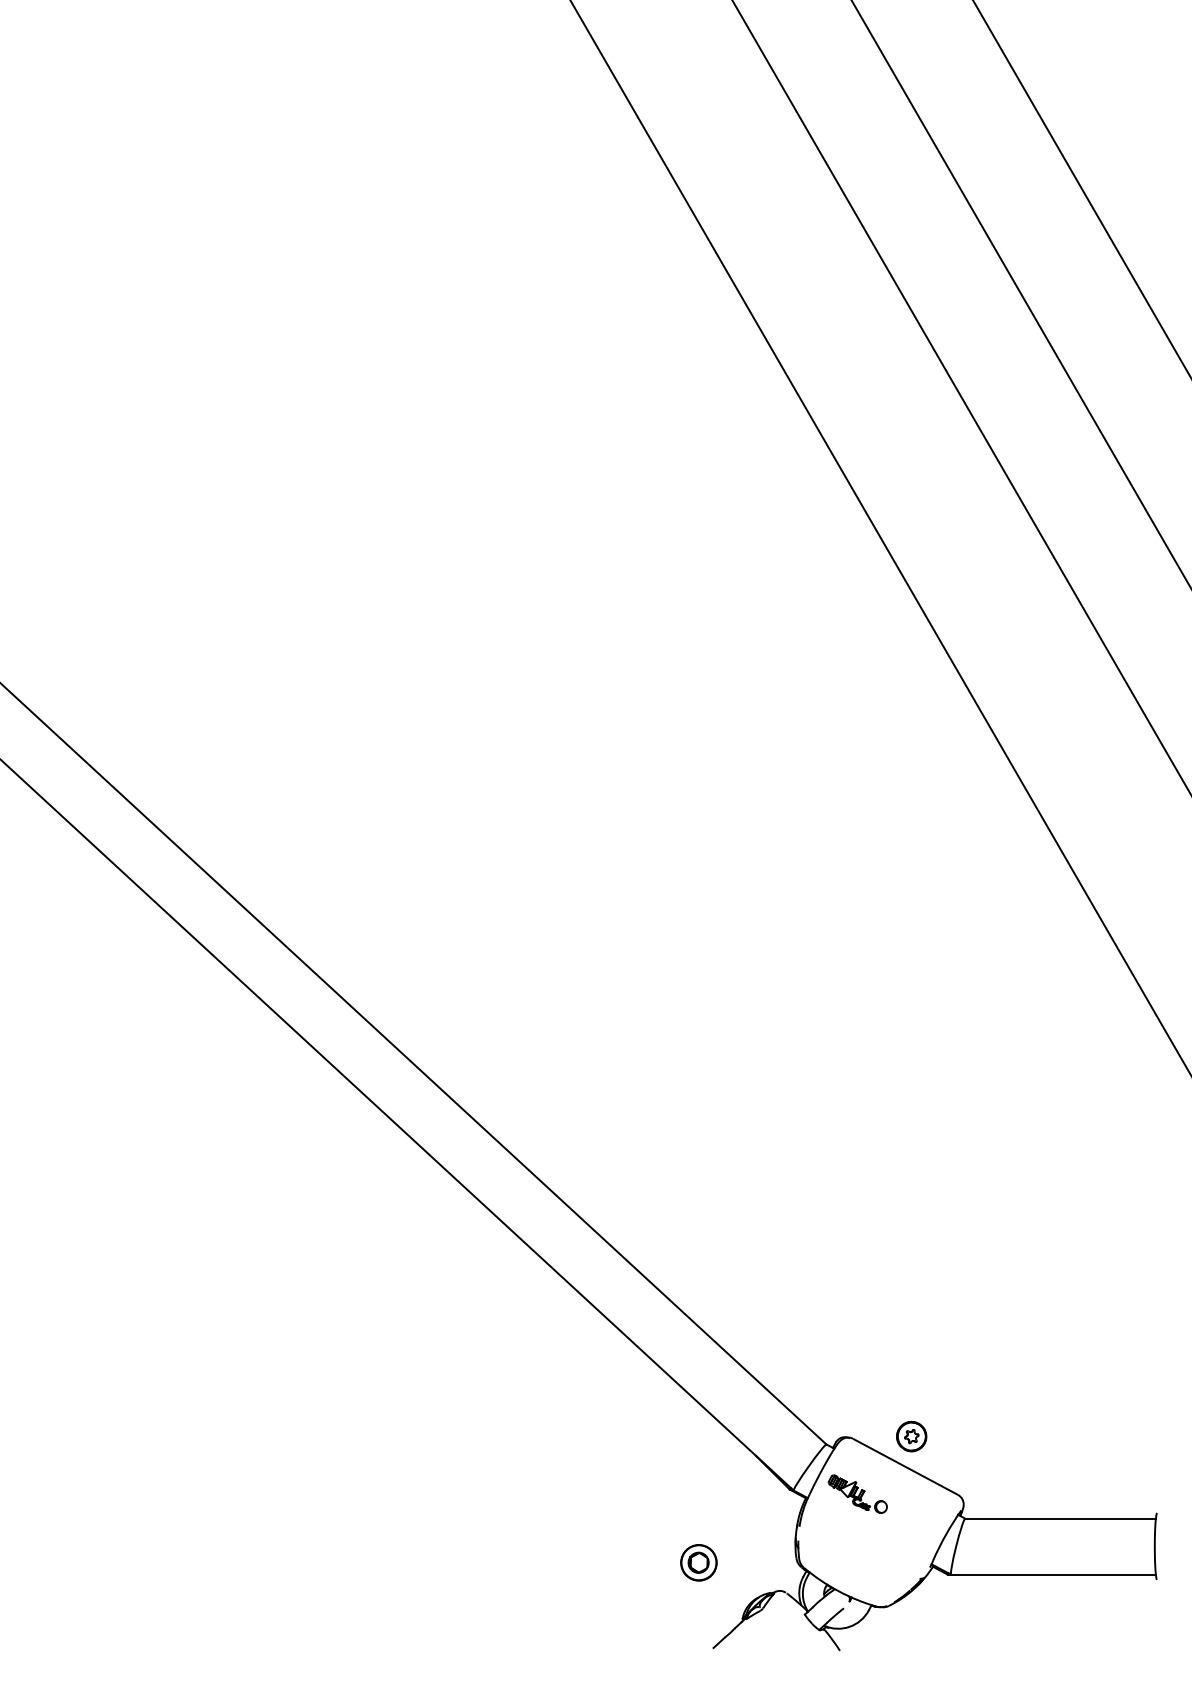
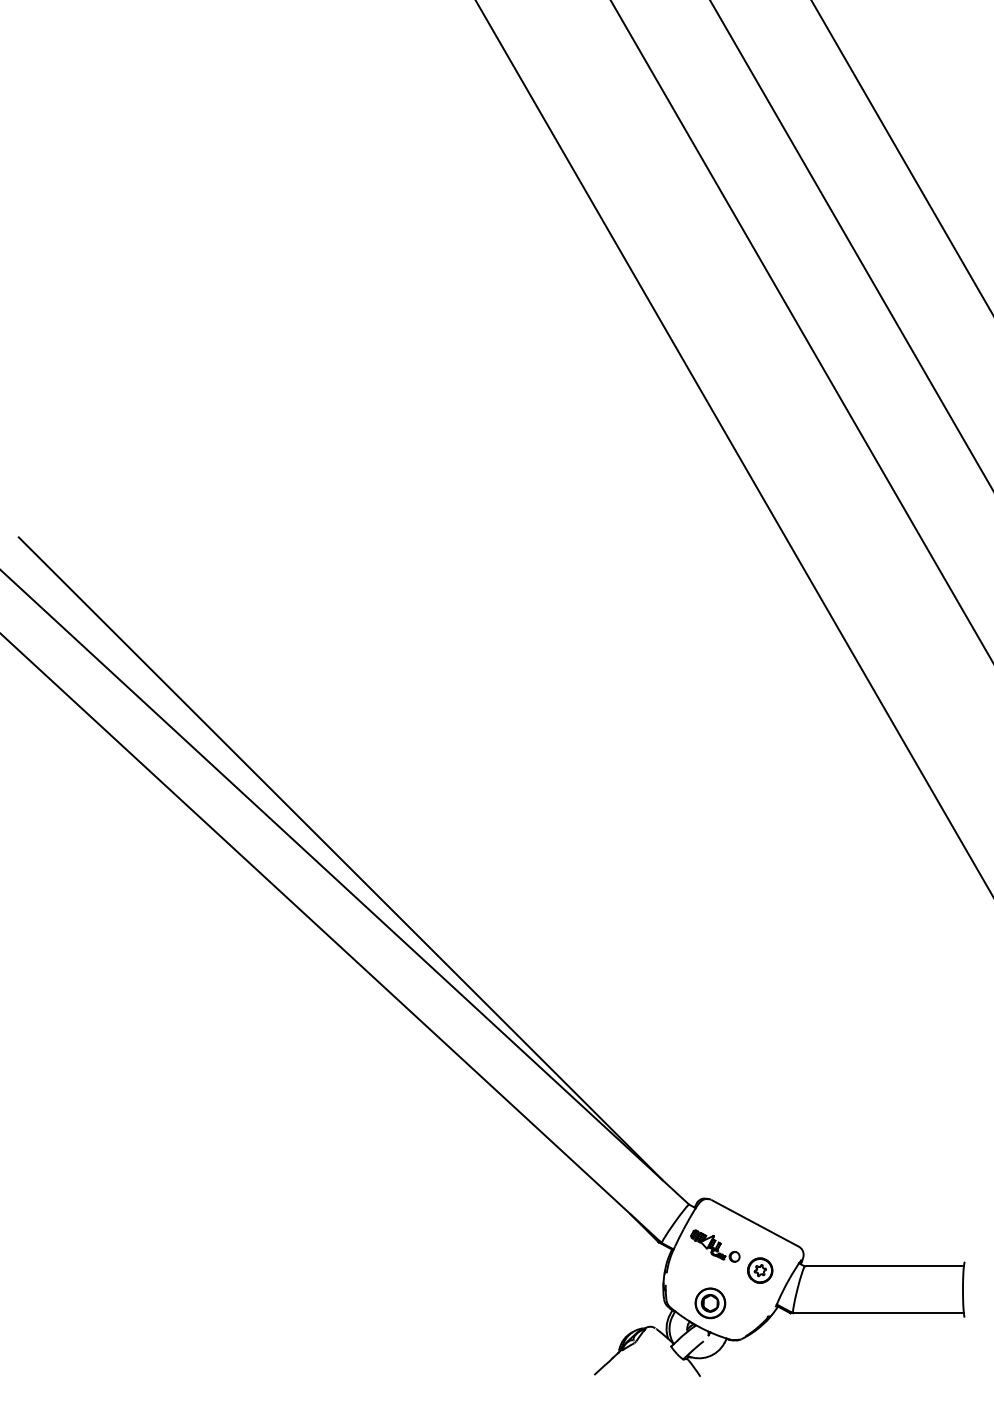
line: (408, 1029) -> (340, 858), added
part: (911, 1436) -> (760, 1270), moved
part: (698, 1562) -> (710, 1303), moved

